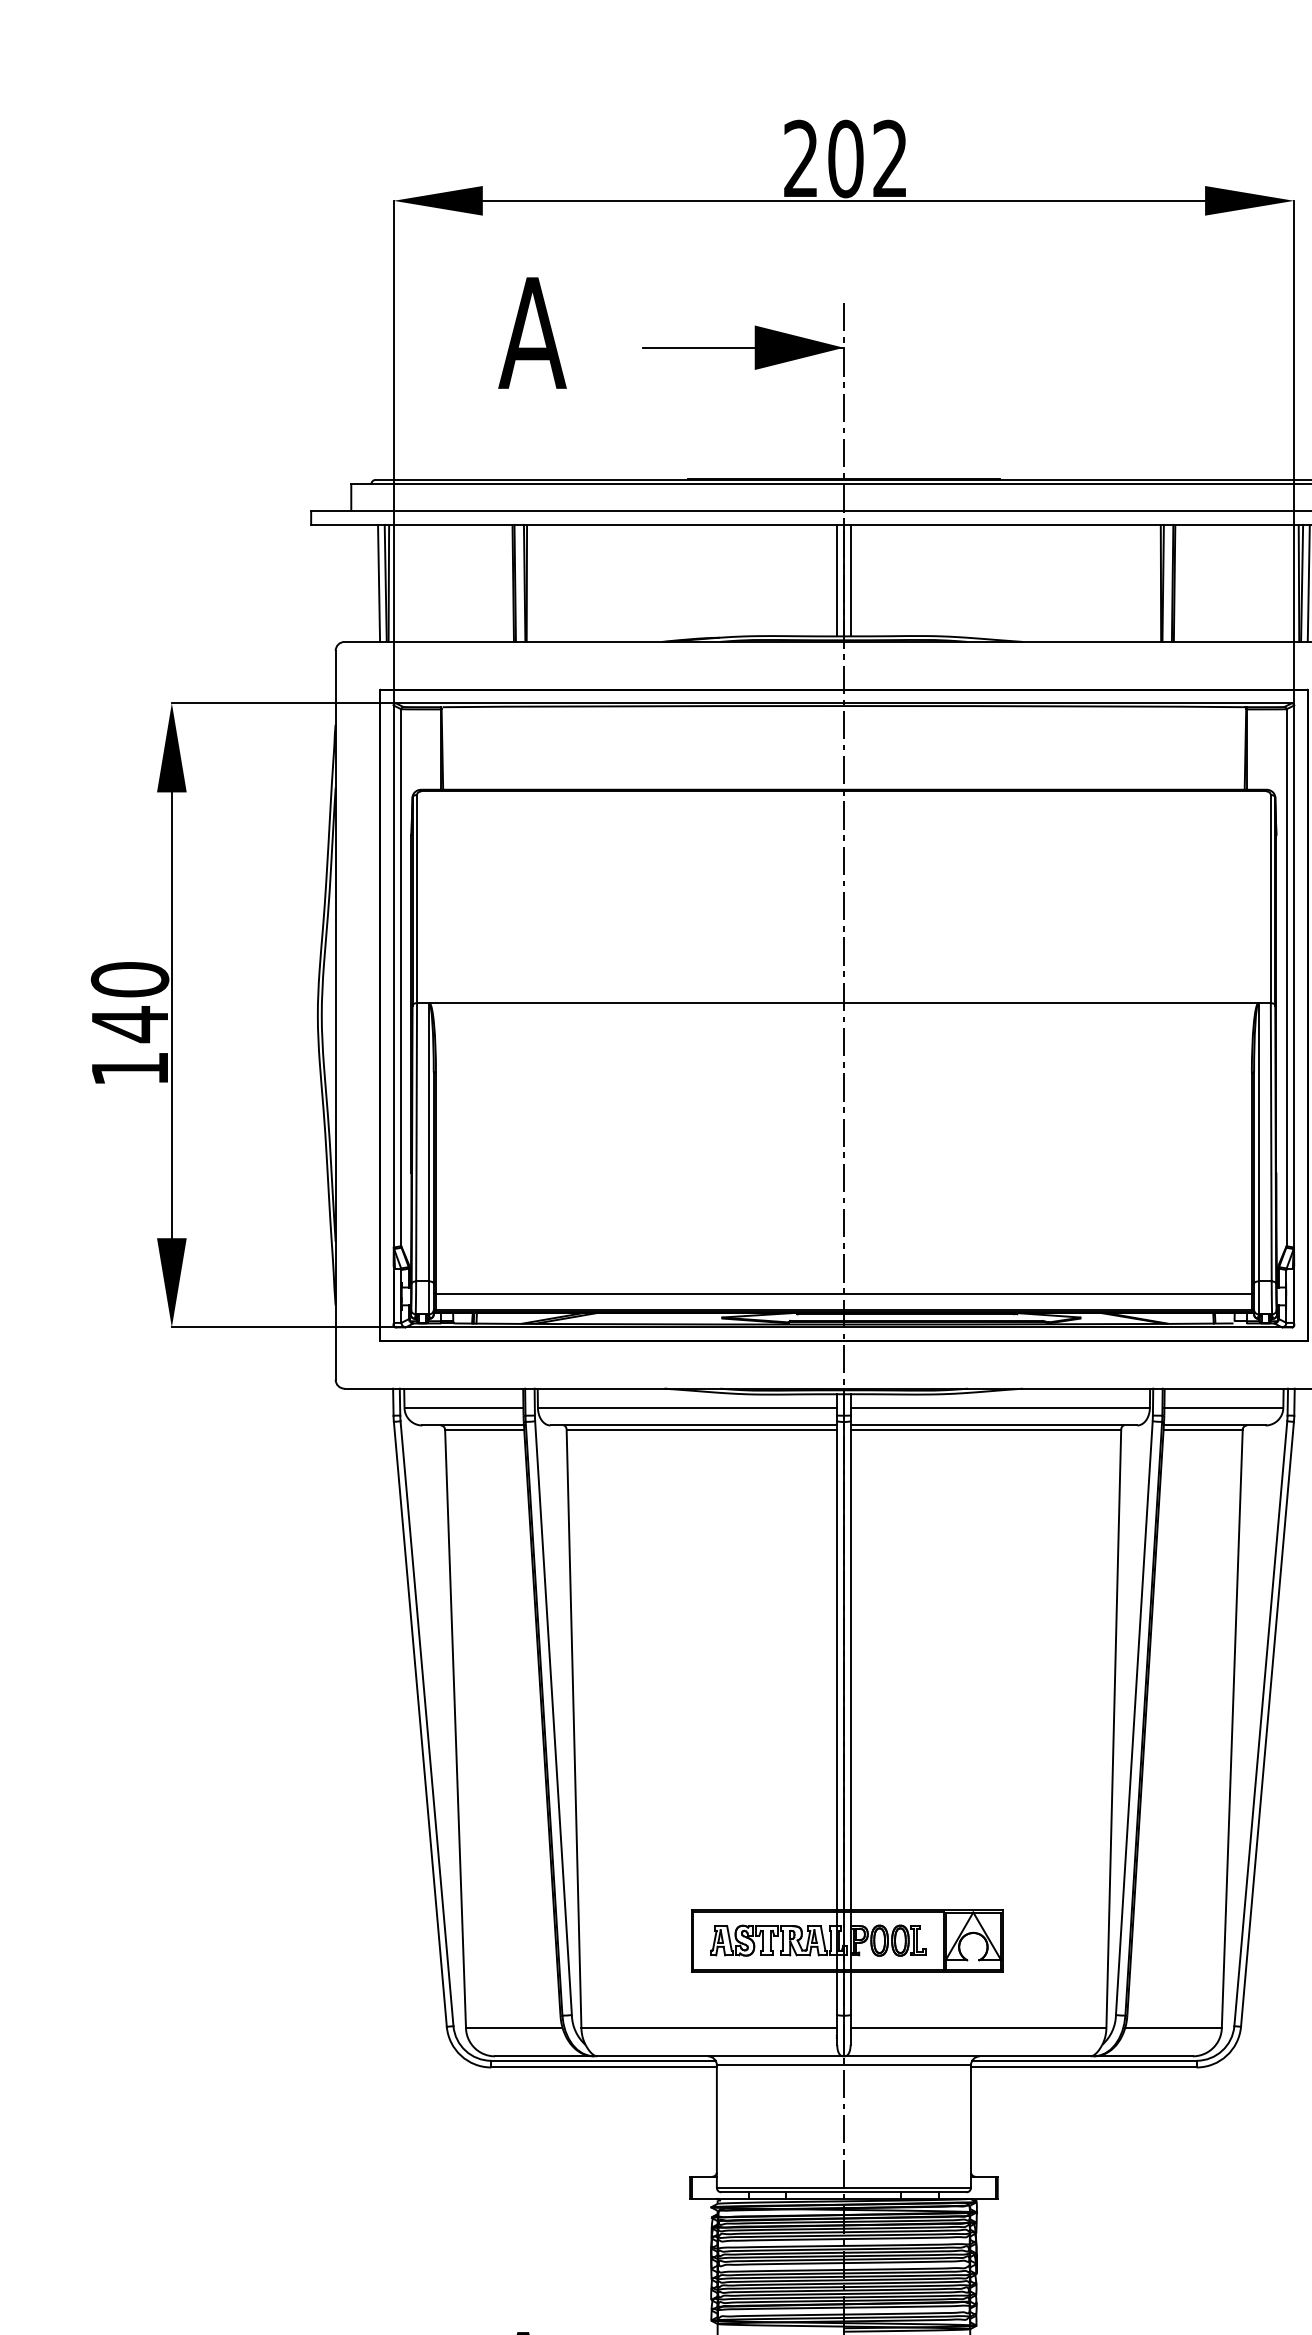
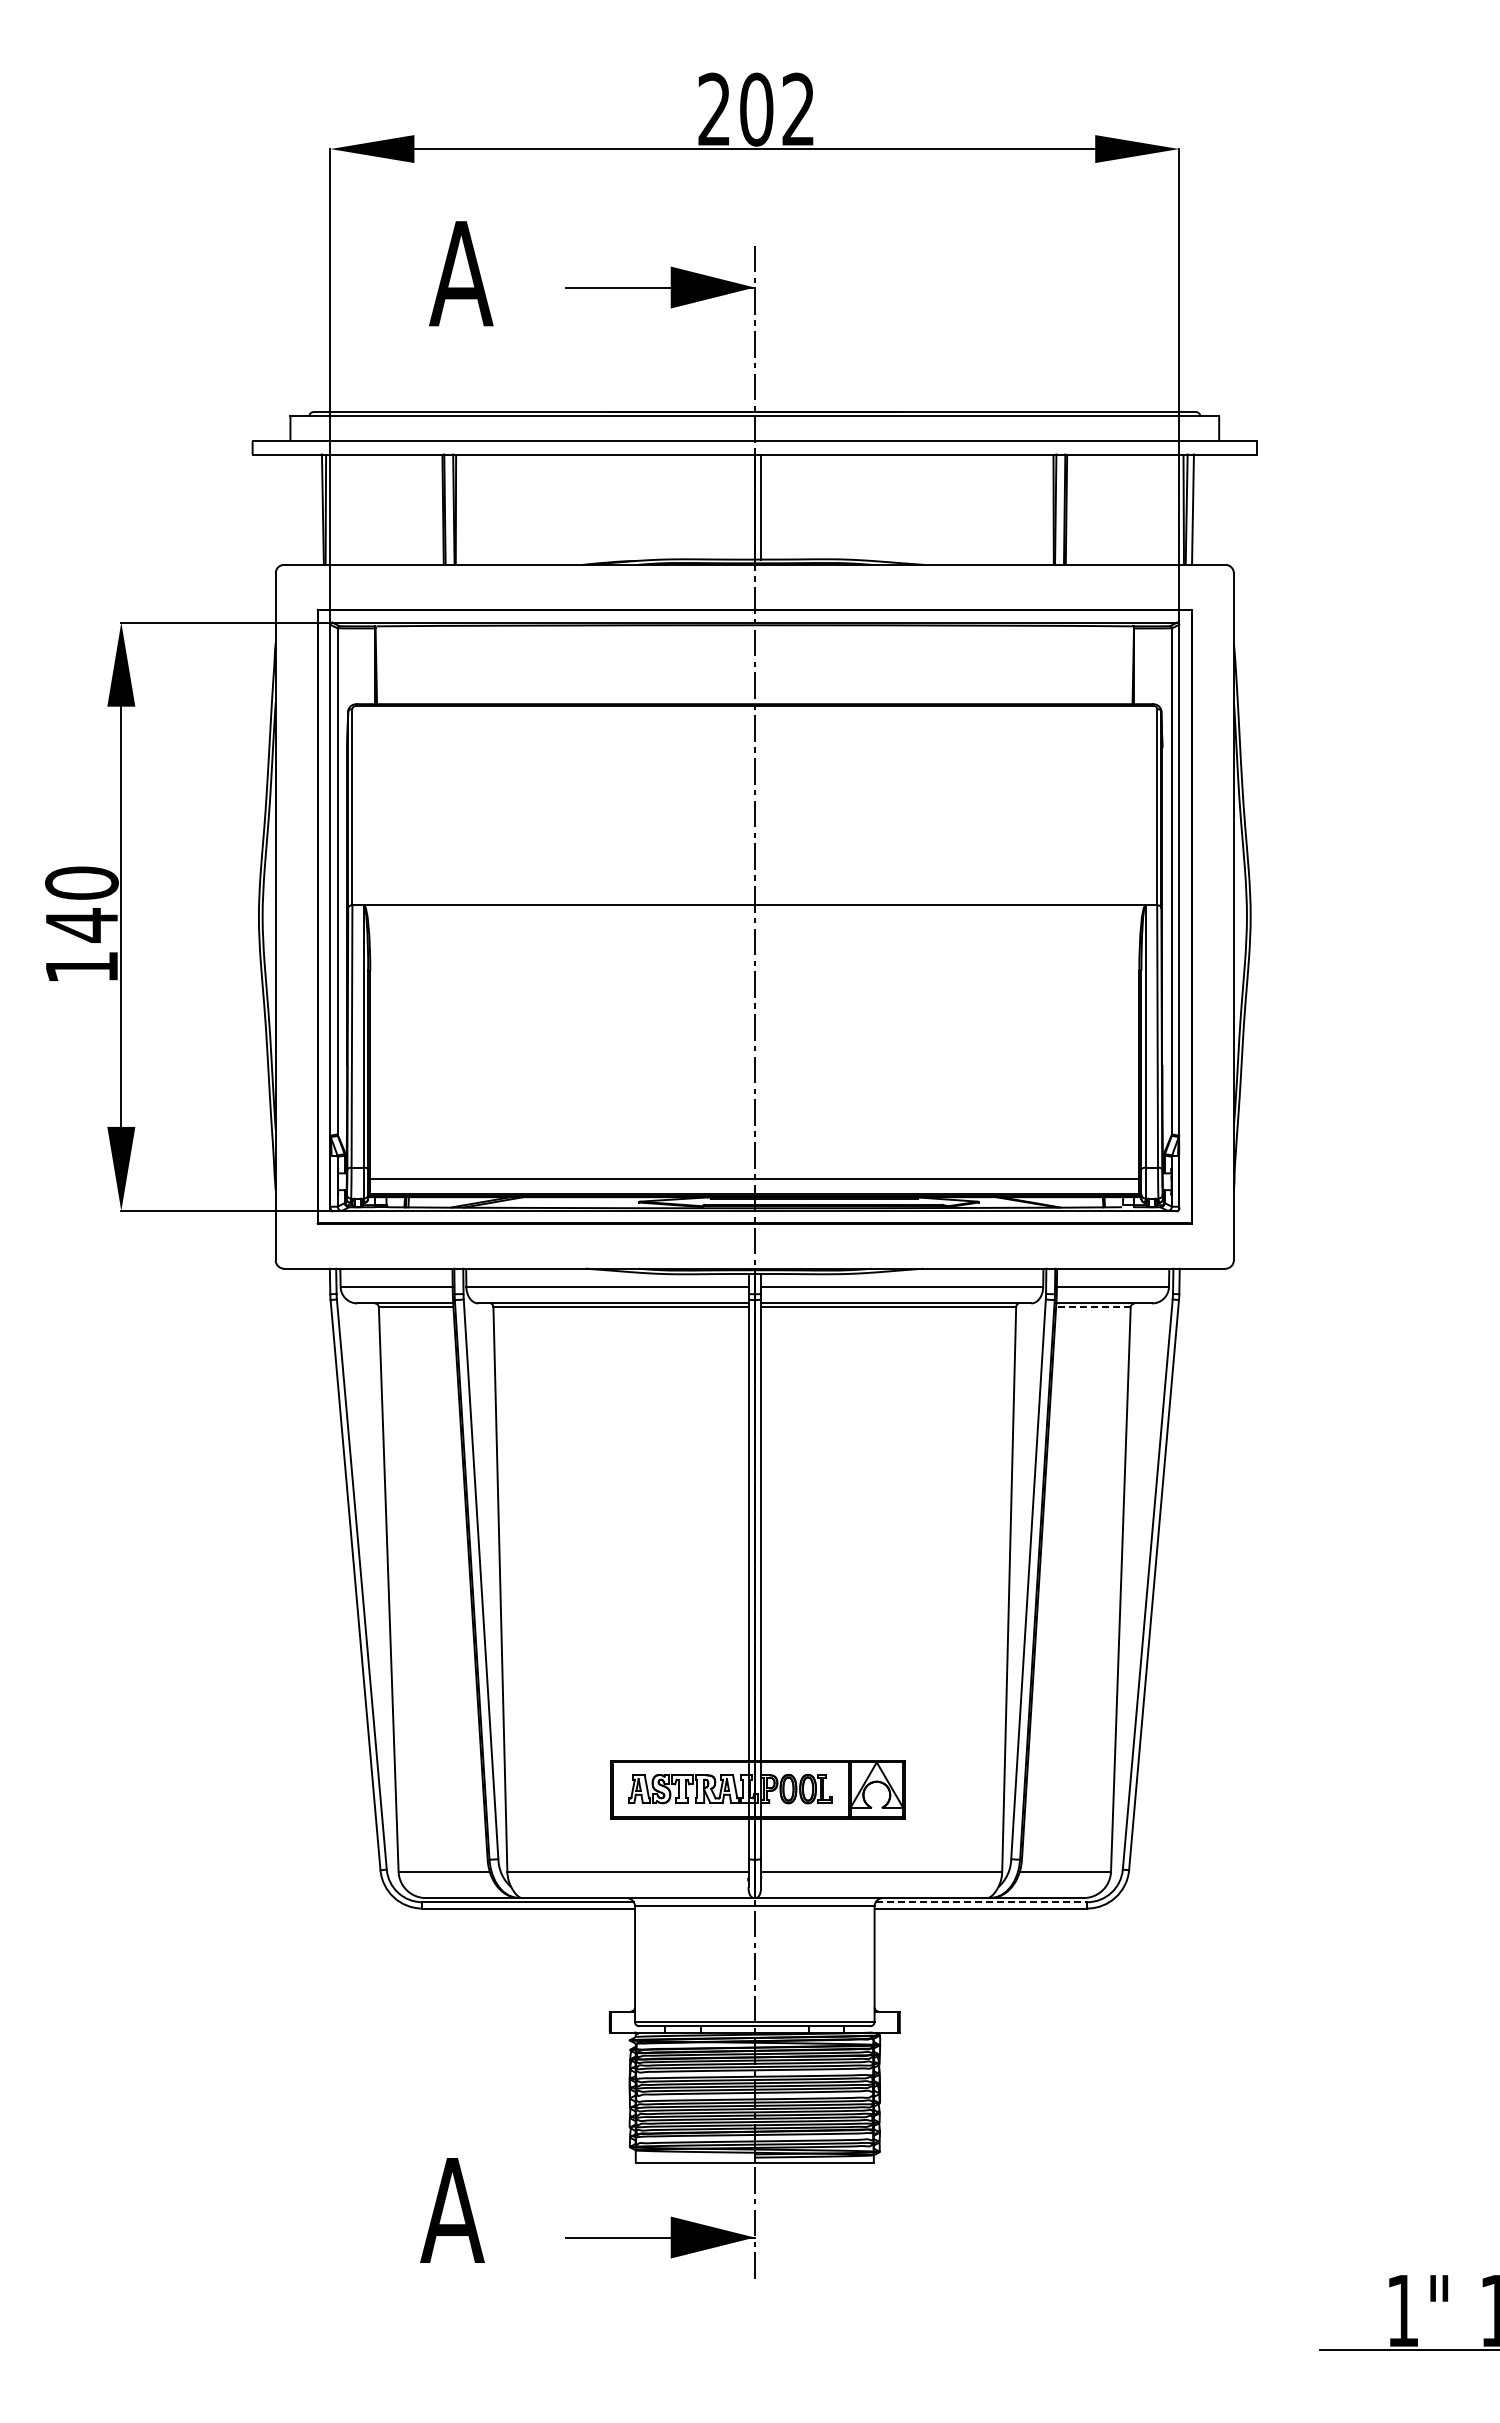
line: (837, 580) -> (748, 506), removed
line: (378, 583) -> (316, 509), removed
line: (1202, 1429) -> (1092, 1307), solid -> dashed
line: (1084, 2061) -> (981, 1902), solid -> dashed

